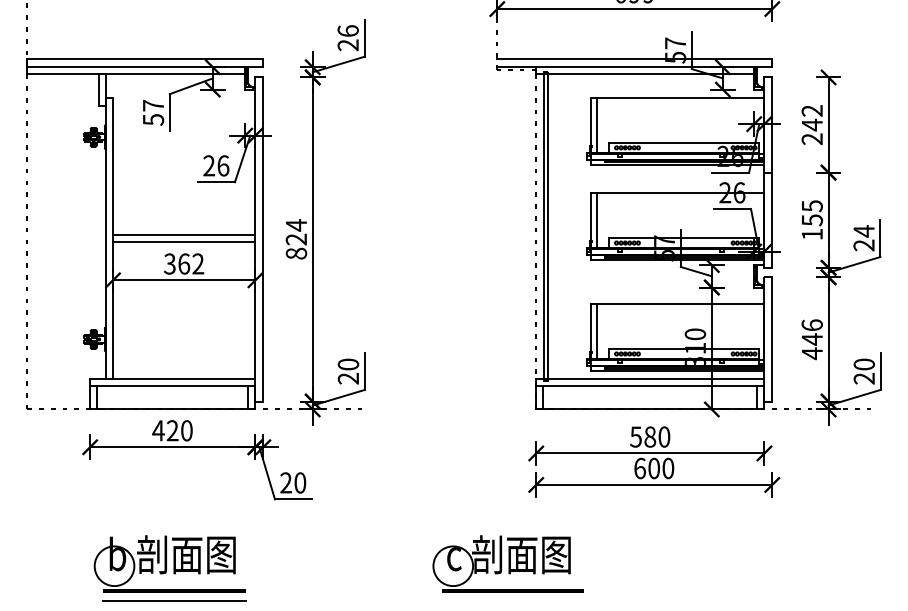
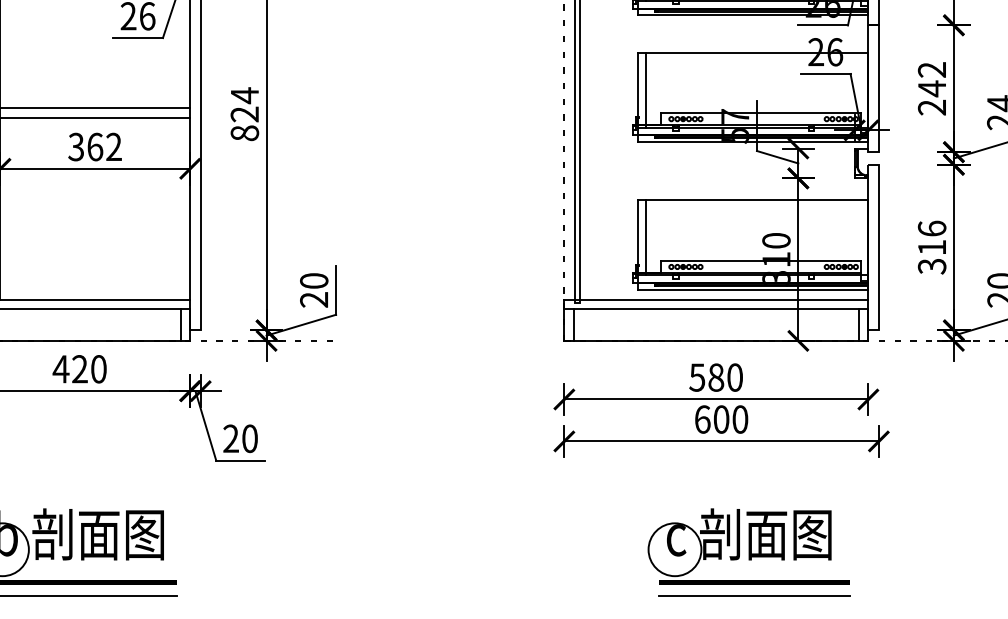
text: (811, 220) -> (931, 89), 155 -> 242
text: (811, 346) -> (931, 256), 446 -> 316
part: (507, 563) -> (747, 546), moved
line: (678, 601) -> (753, 596), added

